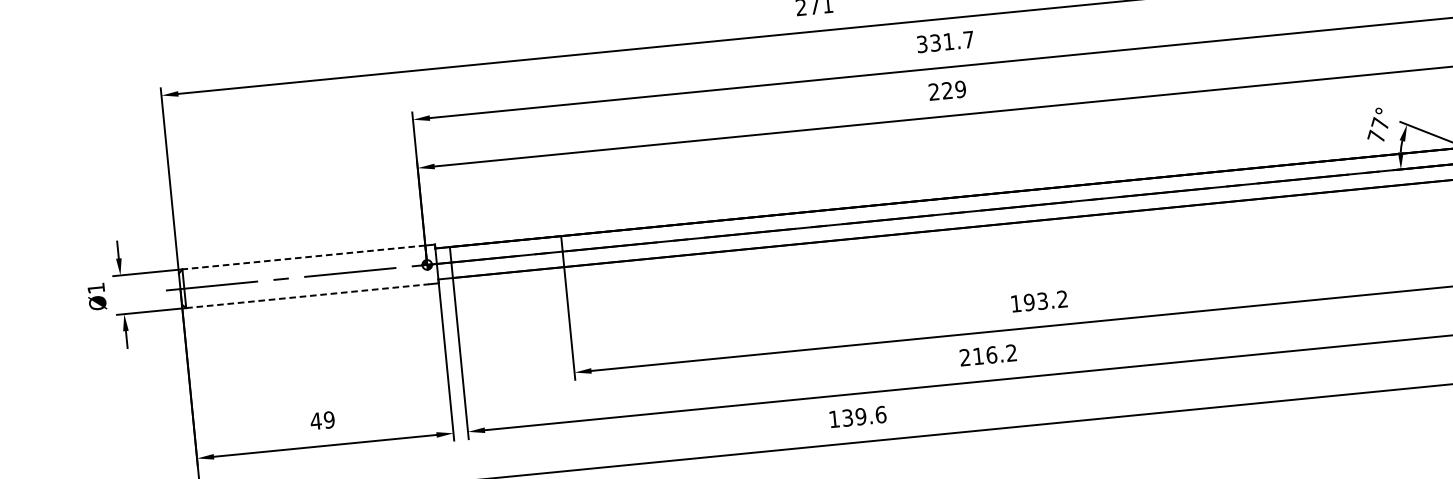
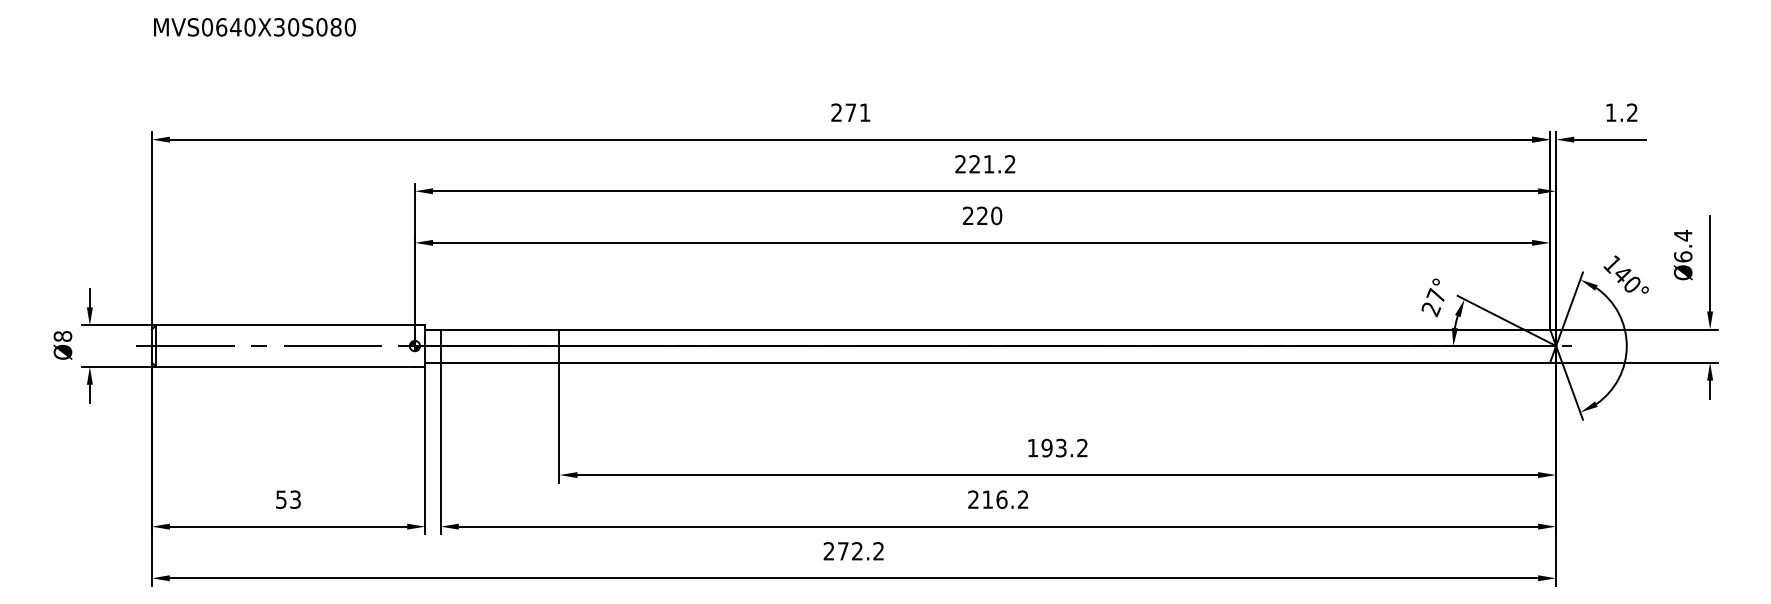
text: (945, 42) -> (985, 164), 331.7 -> 221.2
text: (960, 89) -> (996, 216), 229 -> 220
text: (1377, 137) -> (1431, 309), 77° -> 27°
line: (303, 257) -> (285, 325), dashed -> solid
text: (95, 288) -> (62, 336), Ø1 -> Ø8
line: (307, 295) -> (285, 366), dashed -> solid
text: (857, 417) -> (853, 551), 139.6 -> 272.2
text: (322, 420) -> (288, 499), 49 -> 53

